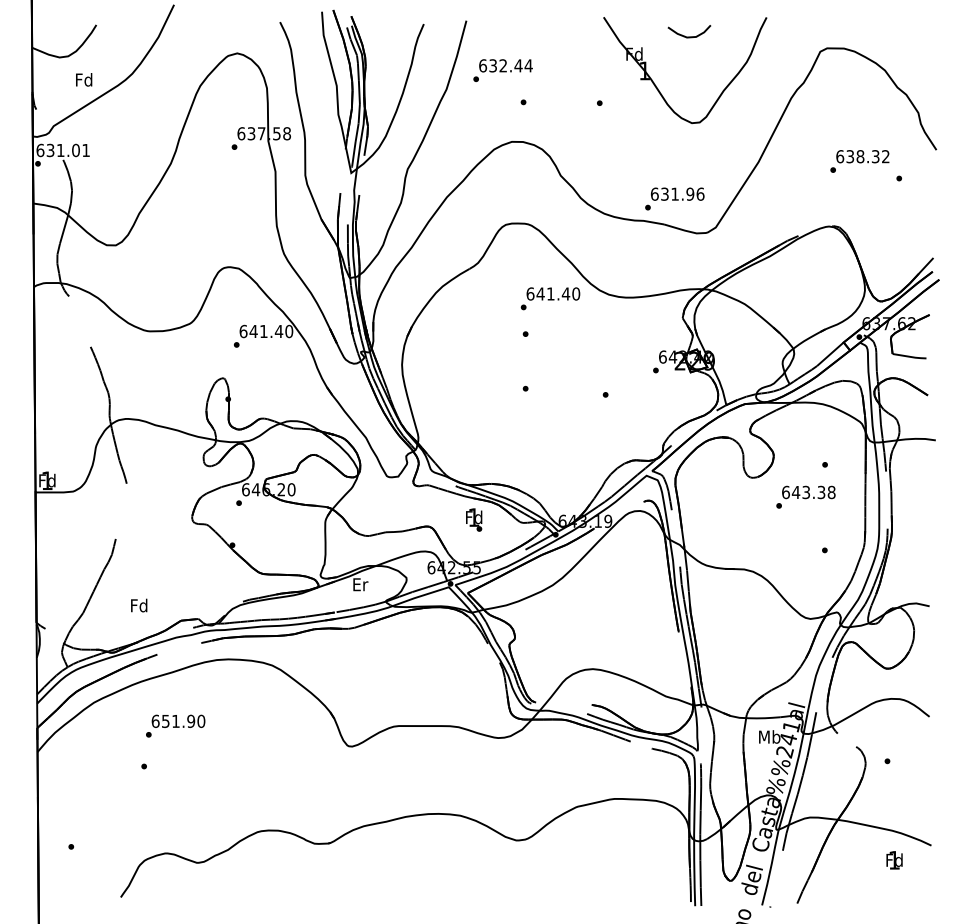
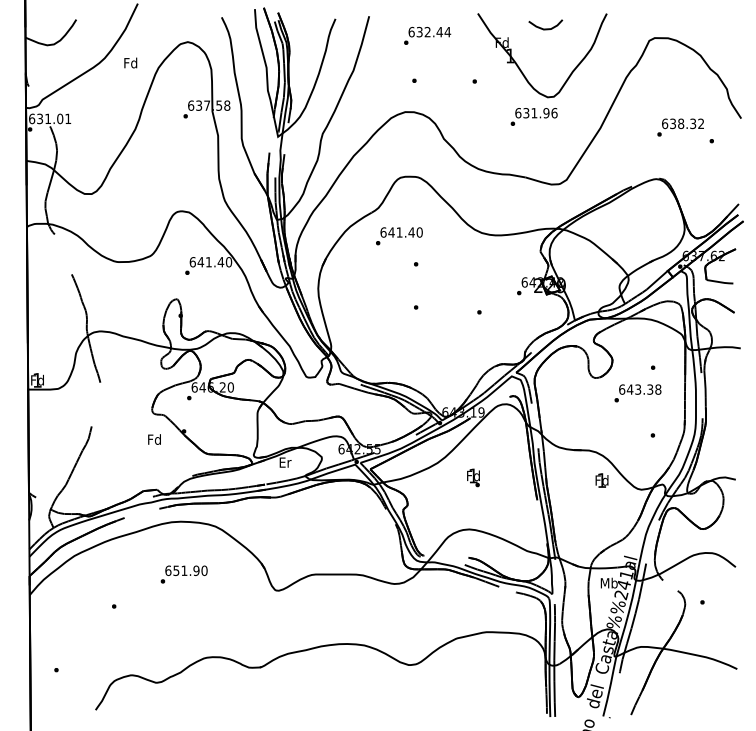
text: (502, 70) -> (427, 35), moved
text: (84, 79) -> (131, 62), moved
text: (674, 198) -> (533, 116), moved
text: (550, 298) -> (399, 236), moved
text: (474, 519) -> (473, 477), moved
text: (139, 605) -> (154, 439), moved
text: (175, 725) -> (184, 574), moved
text: (894, 860) -> (601, 480), moved

